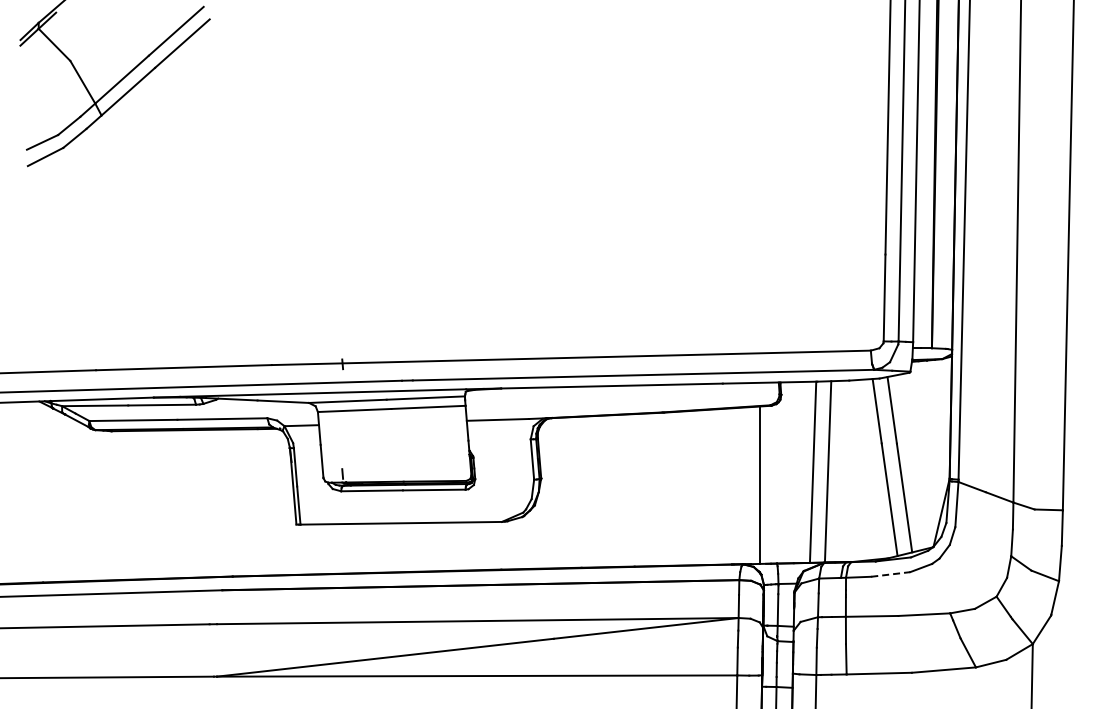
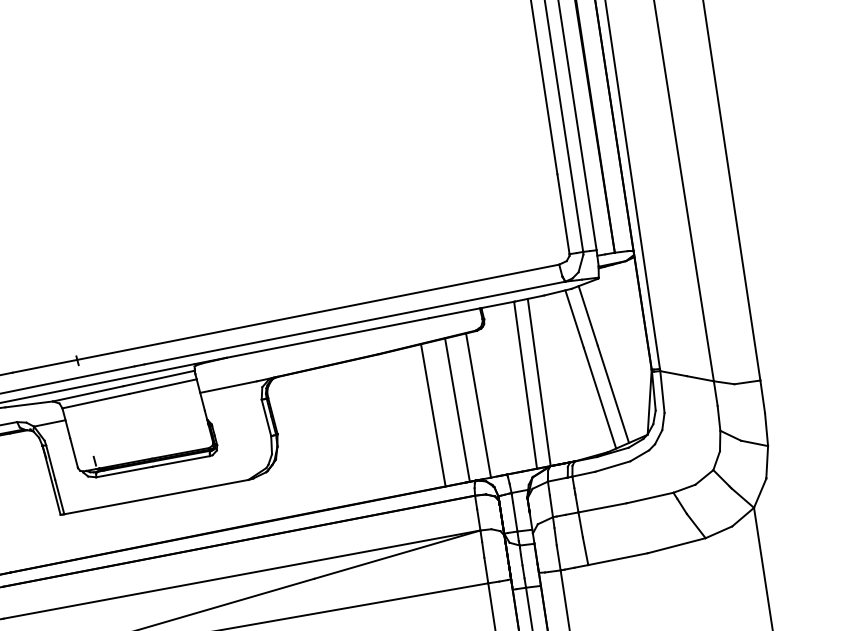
line: (709, 486) -> (432, 414), added
line: (736, 486) -> (457, 410), added
line: (890, 574) -> (612, 466), dashed -> solid

